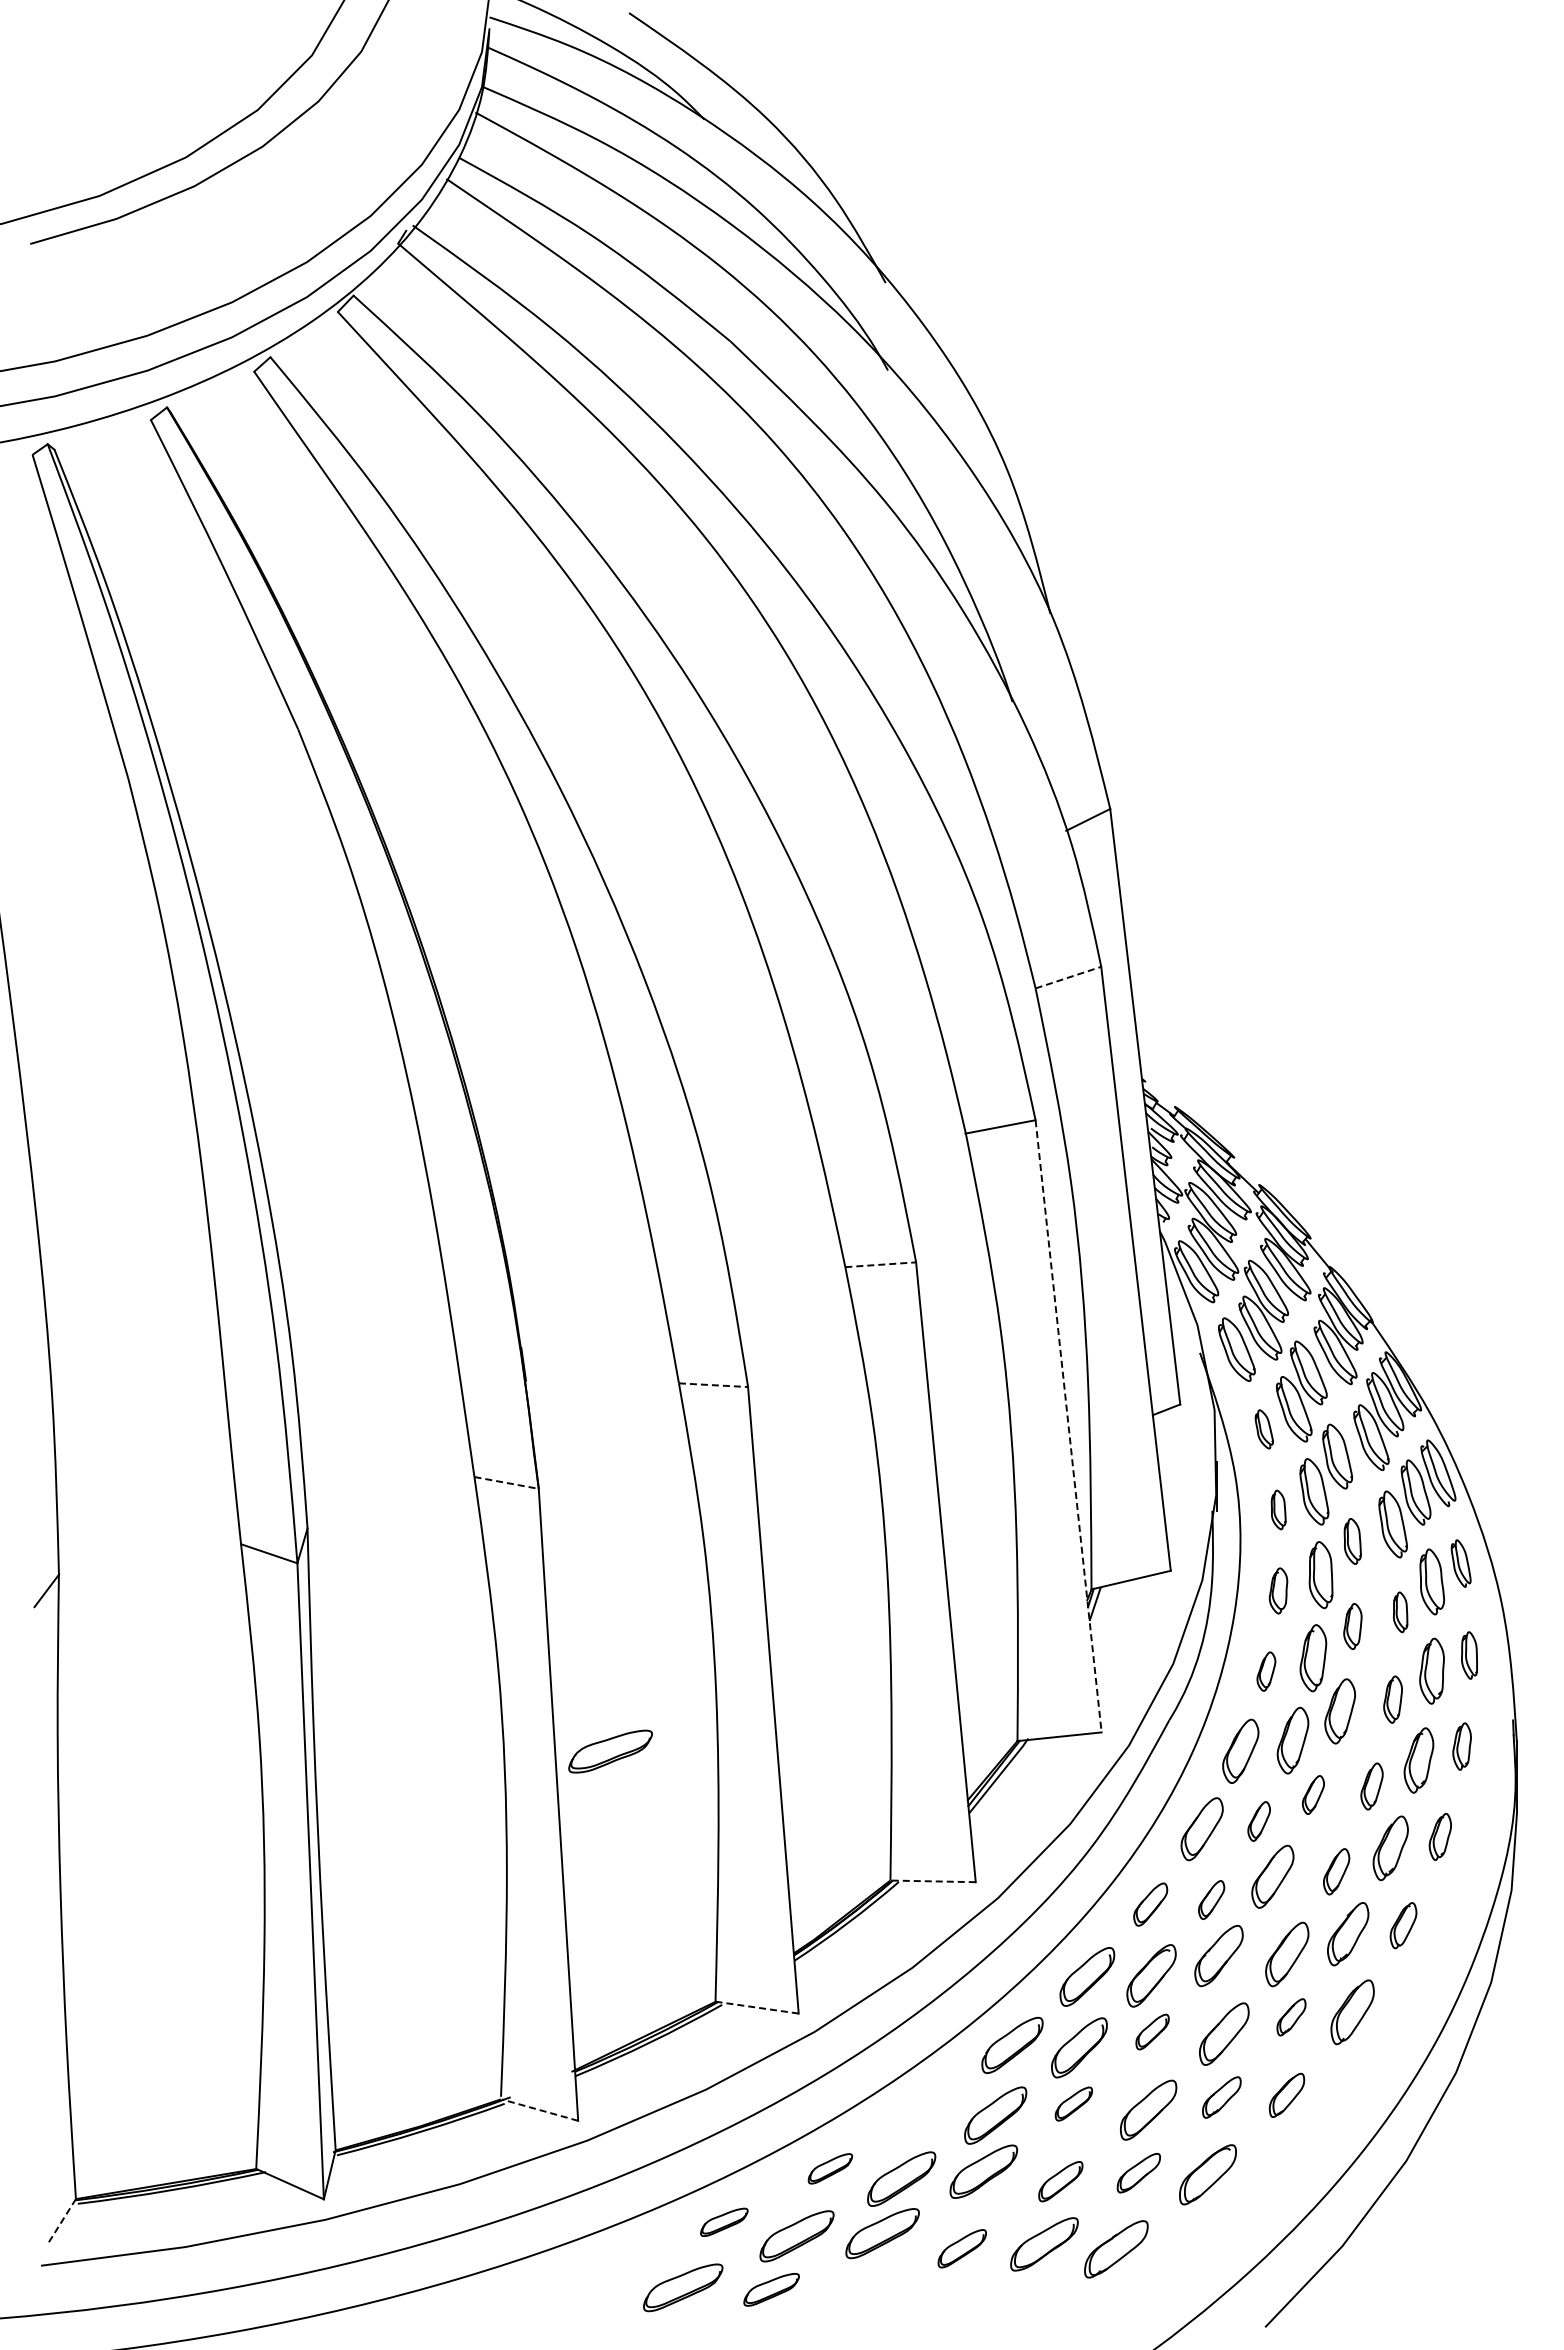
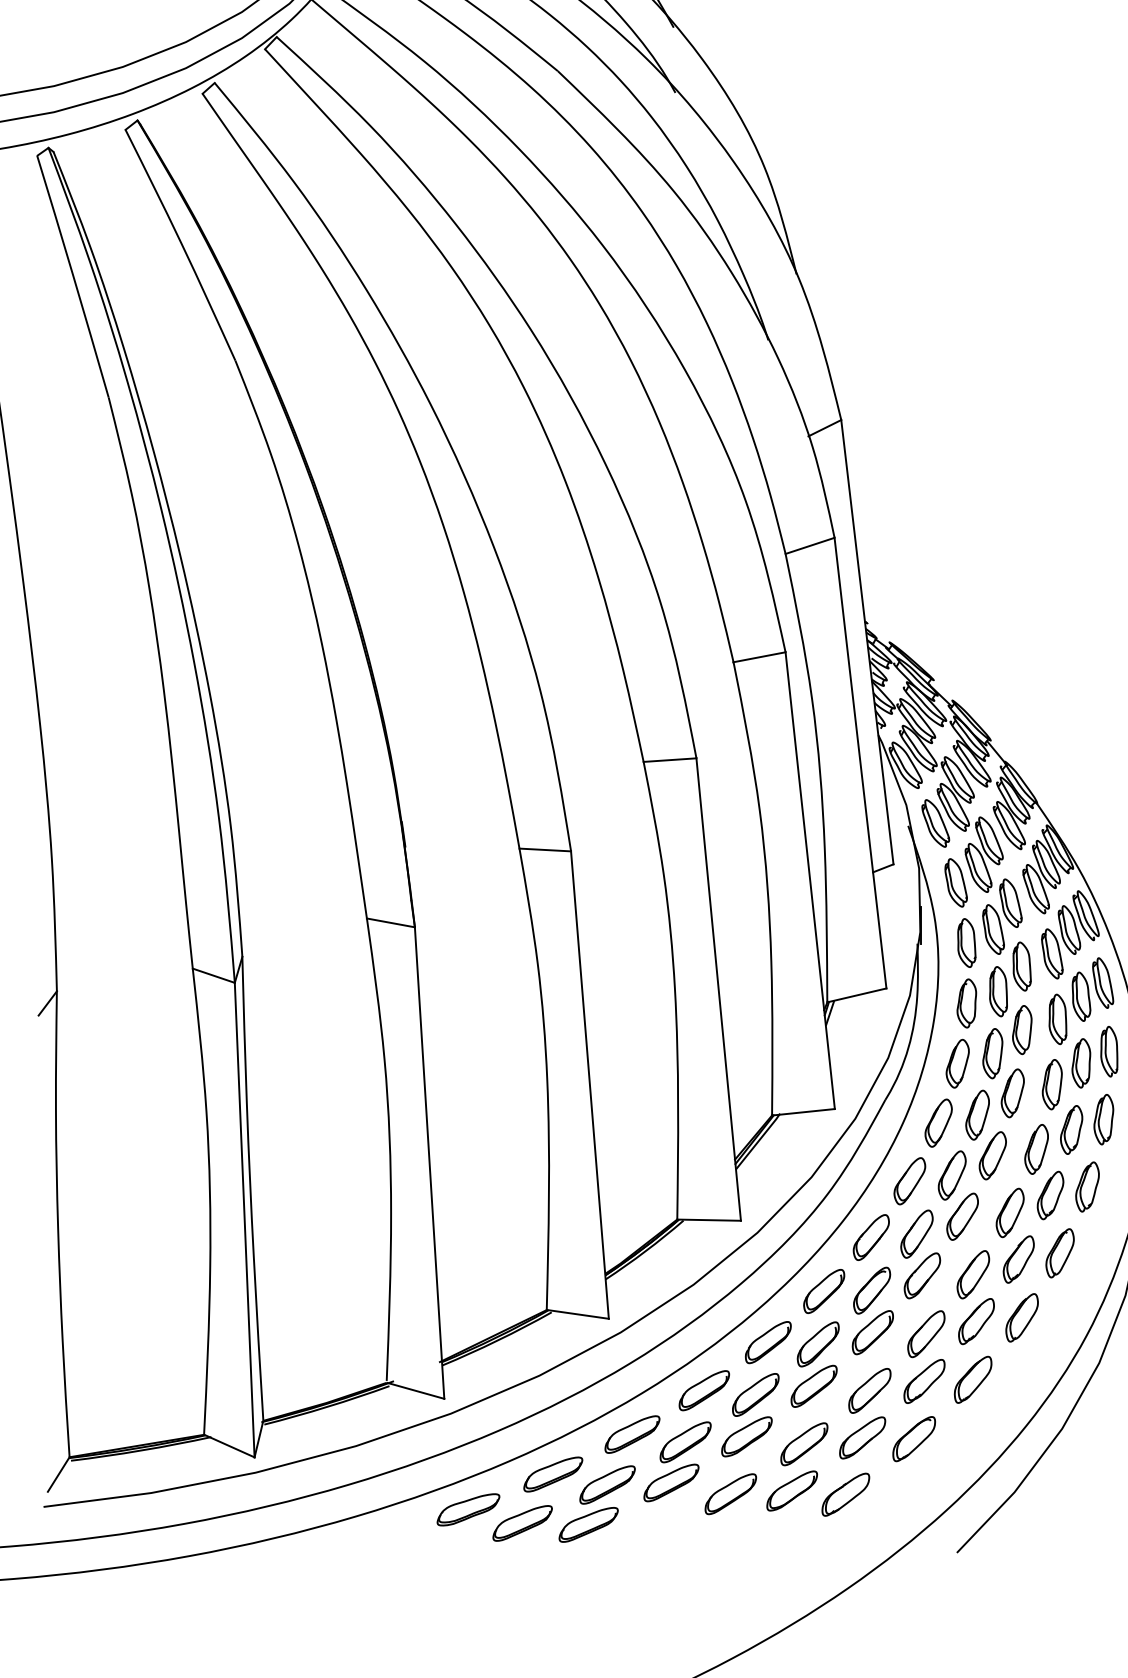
line: (1068, 977) -> (810, 545), dashed -> solid
line: (881, 1264) -> (670, 759), dashed -> solid
line: (713, 1385) -> (545, 850), dashed -> solid
line: (1068, 1426) -> (810, 880), dashed -> solid
part: (1264, 1429) -> (956, 883), size x1.67
line: (506, 1482) -> (390, 922), dashed -> solid
part: (1278, 1509) -> (966, 942), size x1.67
part: (1352, 1541) -> (1022, 966), size x1.43
part: (1460, 1563) -> (1102, 983), size x1.43
part: (1278, 1590) -> (966, 1003), size x1.43
part: (1400, 1612) -> (1057, 1019), size x1.67
part: (1352, 1626) -> (1022, 1030), size x1.43
part: (1469, 1655) -> (1109, 1051), size x1.43
part: (1266, 1671) -> (957, 1063), size x1.67
part: (1392, 1699) -> (1051, 1084), size x1.43
part: (1461, 1746) -> (1103, 1119), size x1.43
part: (610, 1751) -> (468, 1509), moved
part: (1371, 1786) -> (1036, 1149), size x1.43
part: (1313, 1794) -> (992, 1155), size x1.67
part: (1259, 1821) -> (952, 1175), size x1.67
part: (1440, 1836) -> (1087, 1186), size x1.43
part: (1336, 1871) -> (1010, 1212), size x1.43
line: (933, 1881) -> (709, 1220), dashed -> solid
part: (1211, 1899) -> (916, 1233), size x1.67
part: (1150, 1904) -> (871, 1237), size x1.43
part: (1403, 1925) -> (1060, 1253), size x1.43
line: (756, 2007) -> (577, 1314), dashed -> solid
part: (1291, 2017) -> (976, 1321), size x1.67
part: (1152, 2031) -> (872, 1332), size x1.67
part: (1286, 2095) -> (972, 1379), size x1.43
part: (1221, 2097) -> (924, 1381), size x1.43
part: (1073, 2103) -> (813, 1385), size x1.67
part: (926, 2109) -> (704, 1390), added
line: (540, 2110) -> (416, 1391), dashed -> solid
part: (830, 2168) -> (632, 1434), size x1.67
part: (1138, 2172) -> (862, 1437), size x1.43
part: (1060, 2181) -> (804, 1444), size x1.43
line: (61, 2222) -> (58, 1474), dashed -> solid
part: (724, 2222) -> (553, 1474), size x1.67
part: (962, 2248) -> (731, 1494), size x1.43
part: (771, 2289) -> (588, 1524), size x1.43

